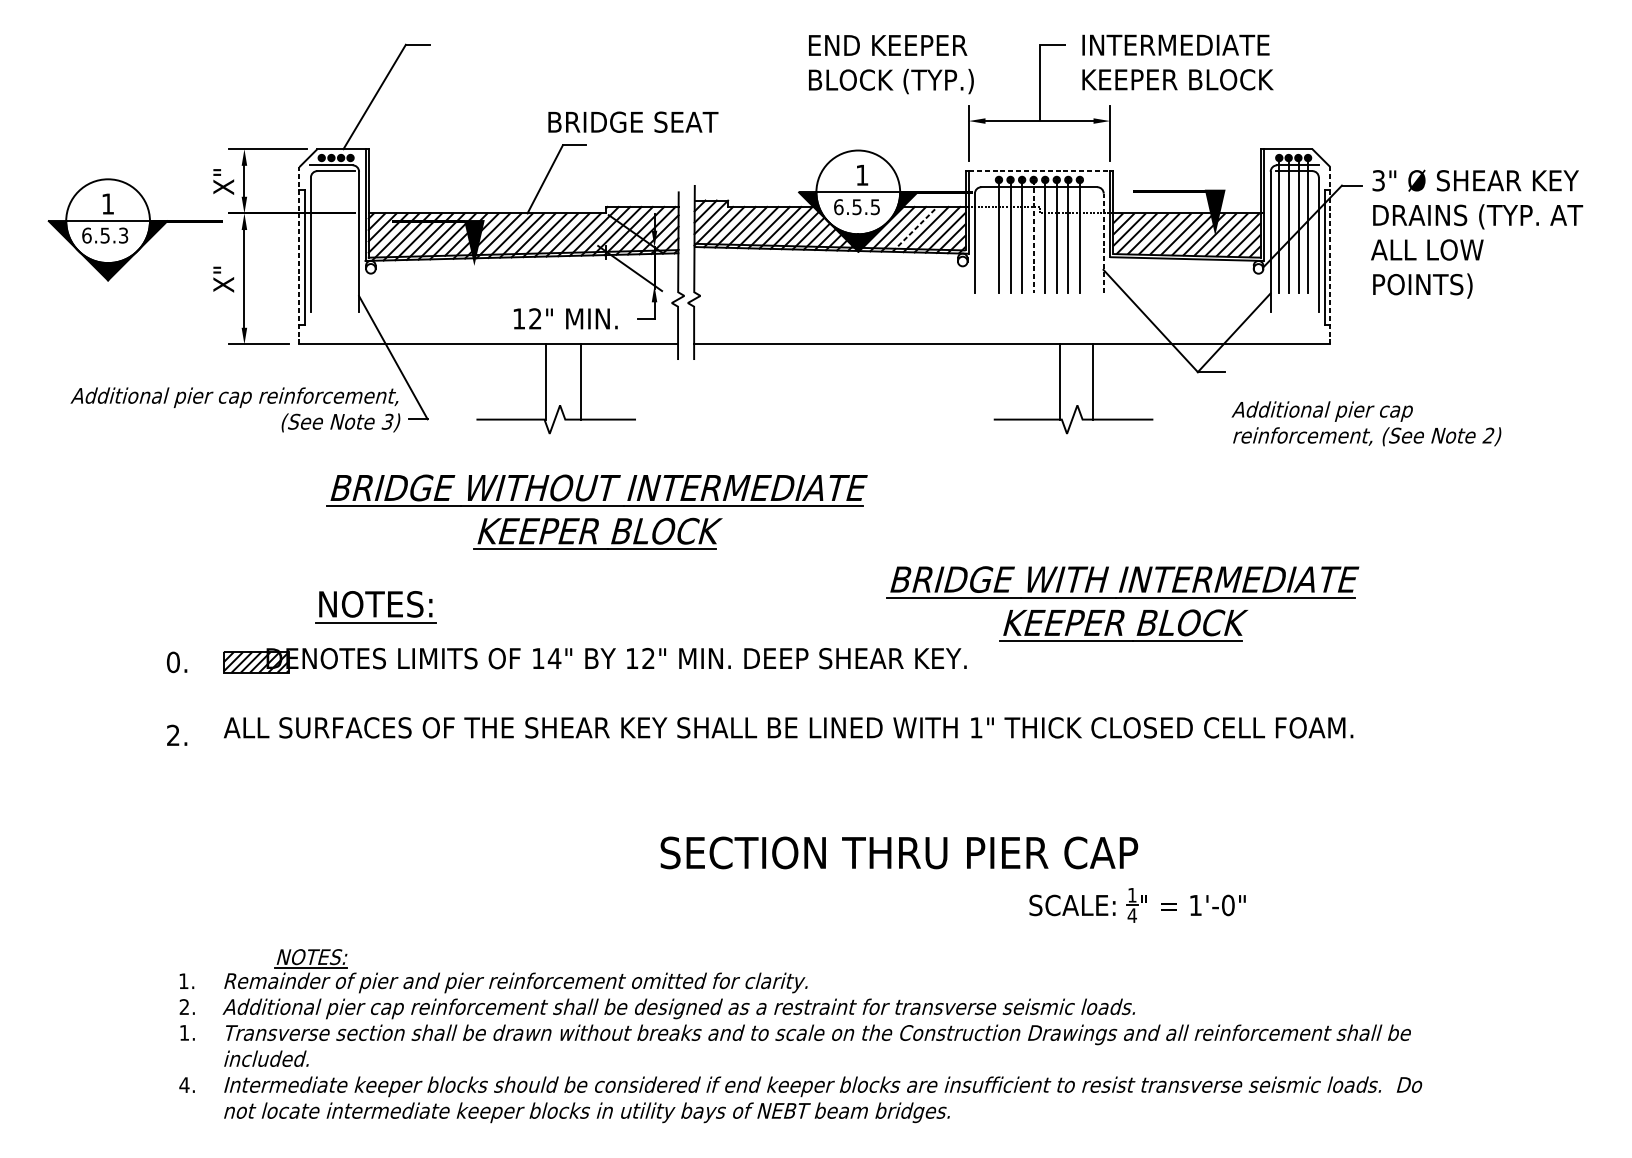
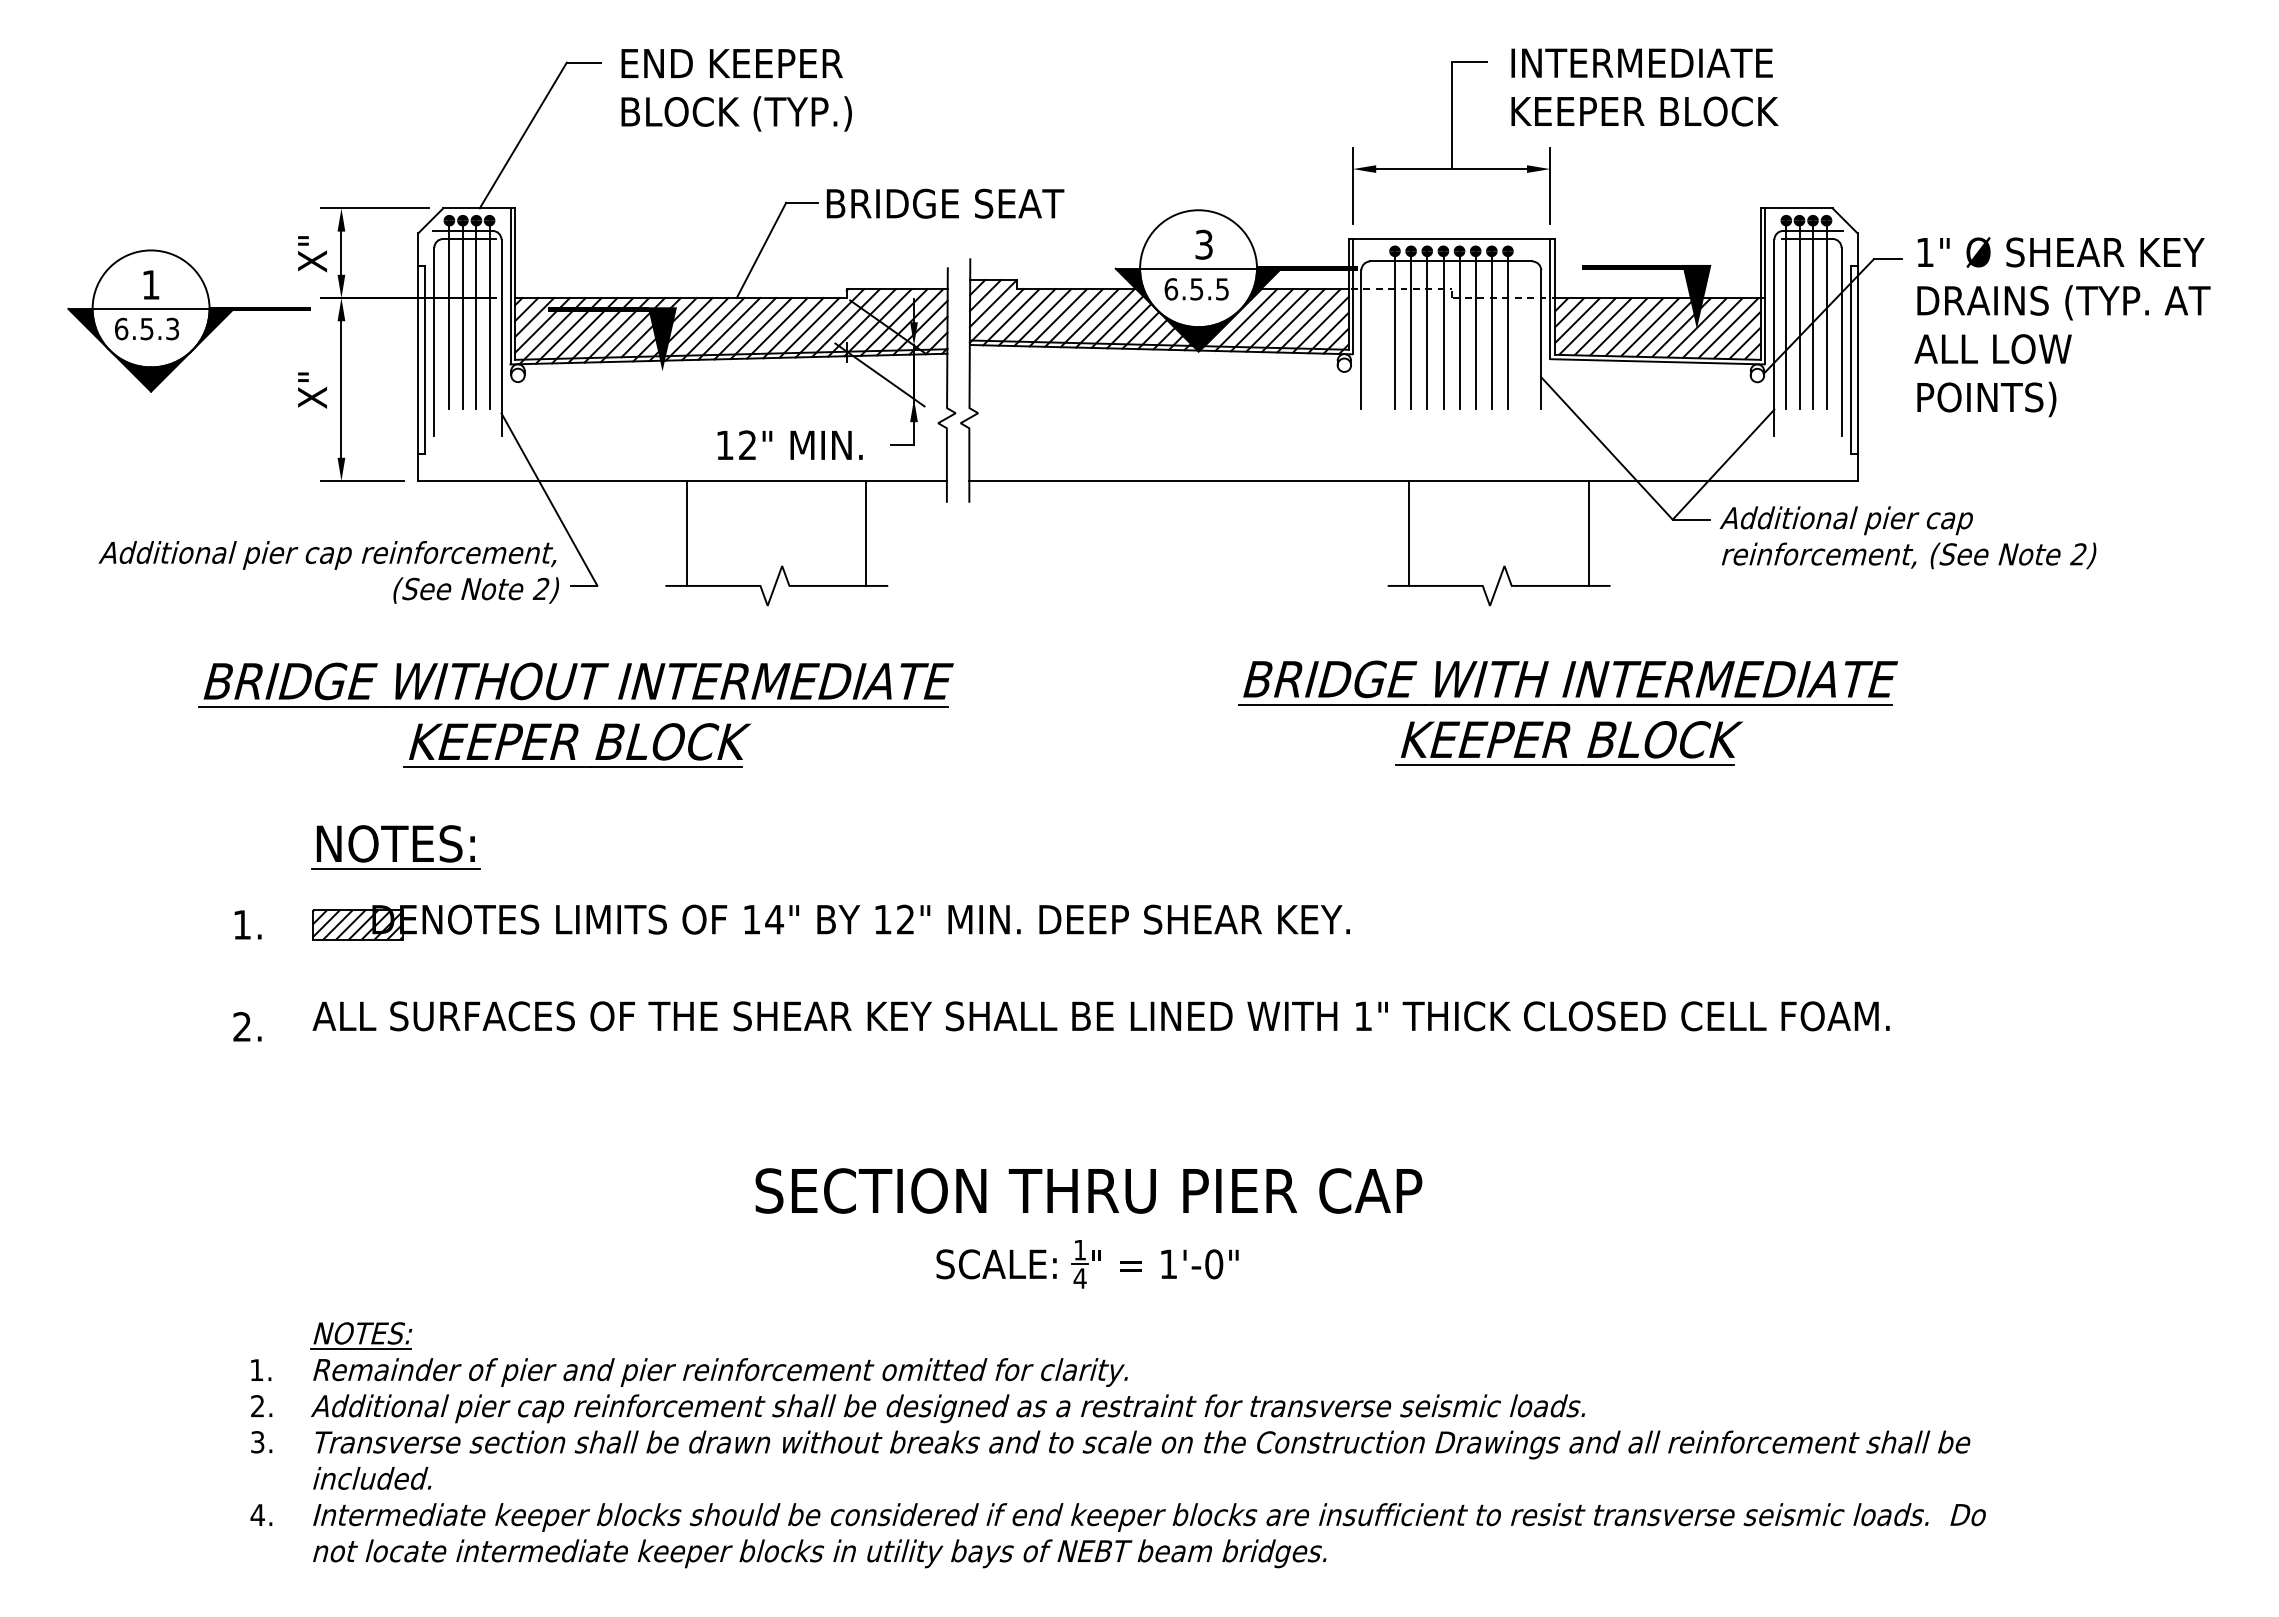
text: (891, 64) -> (736, 90), moved
text: (633, 122) -> (945, 203), moved
line: (1039, 170) -> (1451, 238), dashed -> solid
text: (861, 175) -> (1203, 244), 1 -> 3
text: (1378, 180) -> (1924, 252), 3" -> 1"
line: (321, 225) -> (449, 314), added
line: (331, 225) -> (462, 314), added
line: (341, 225) -> (476, 314), added
line: (350, 225) -> (489, 314), added
line: (915, 229) -> (1278, 320), dashed -> solid
line: (1033, 236) -> (1443, 330), dashed -> solid
line: (1103, 243) -> (1541, 339), dashed -> solid
line: (299, 255) -> (418, 357), dashed -> solid
line: (1330, 255) -> (1857, 357), dashed -> solid
line: (546, 382) -> (687, 533), moved
line: (581, 382) -> (866, 533), moved
line: (1060, 382) -> (1409, 533), moved
line: (1093, 382) -> (1588, 533), moved
text: (386, 422) -> (540, 589), 3) -> 2)
text: (1366, 423) -> (1907, 537), moved
part: (596, 506) -> (575, 707), moved
part: (1123, 598) -> (1568, 705), moved
part: (375, 606) -> (395, 847), moved
text: (173, 662) -> (242, 924), 0. -> 1.
text: (899, 852) -> (1088, 1190), moved
part: (1137, 905) -> (1087, 1264), moved
part: (311, 958) -> (361, 1335), moved
text: (184, 1033) -> (257, 1442), 1. -> 3.

